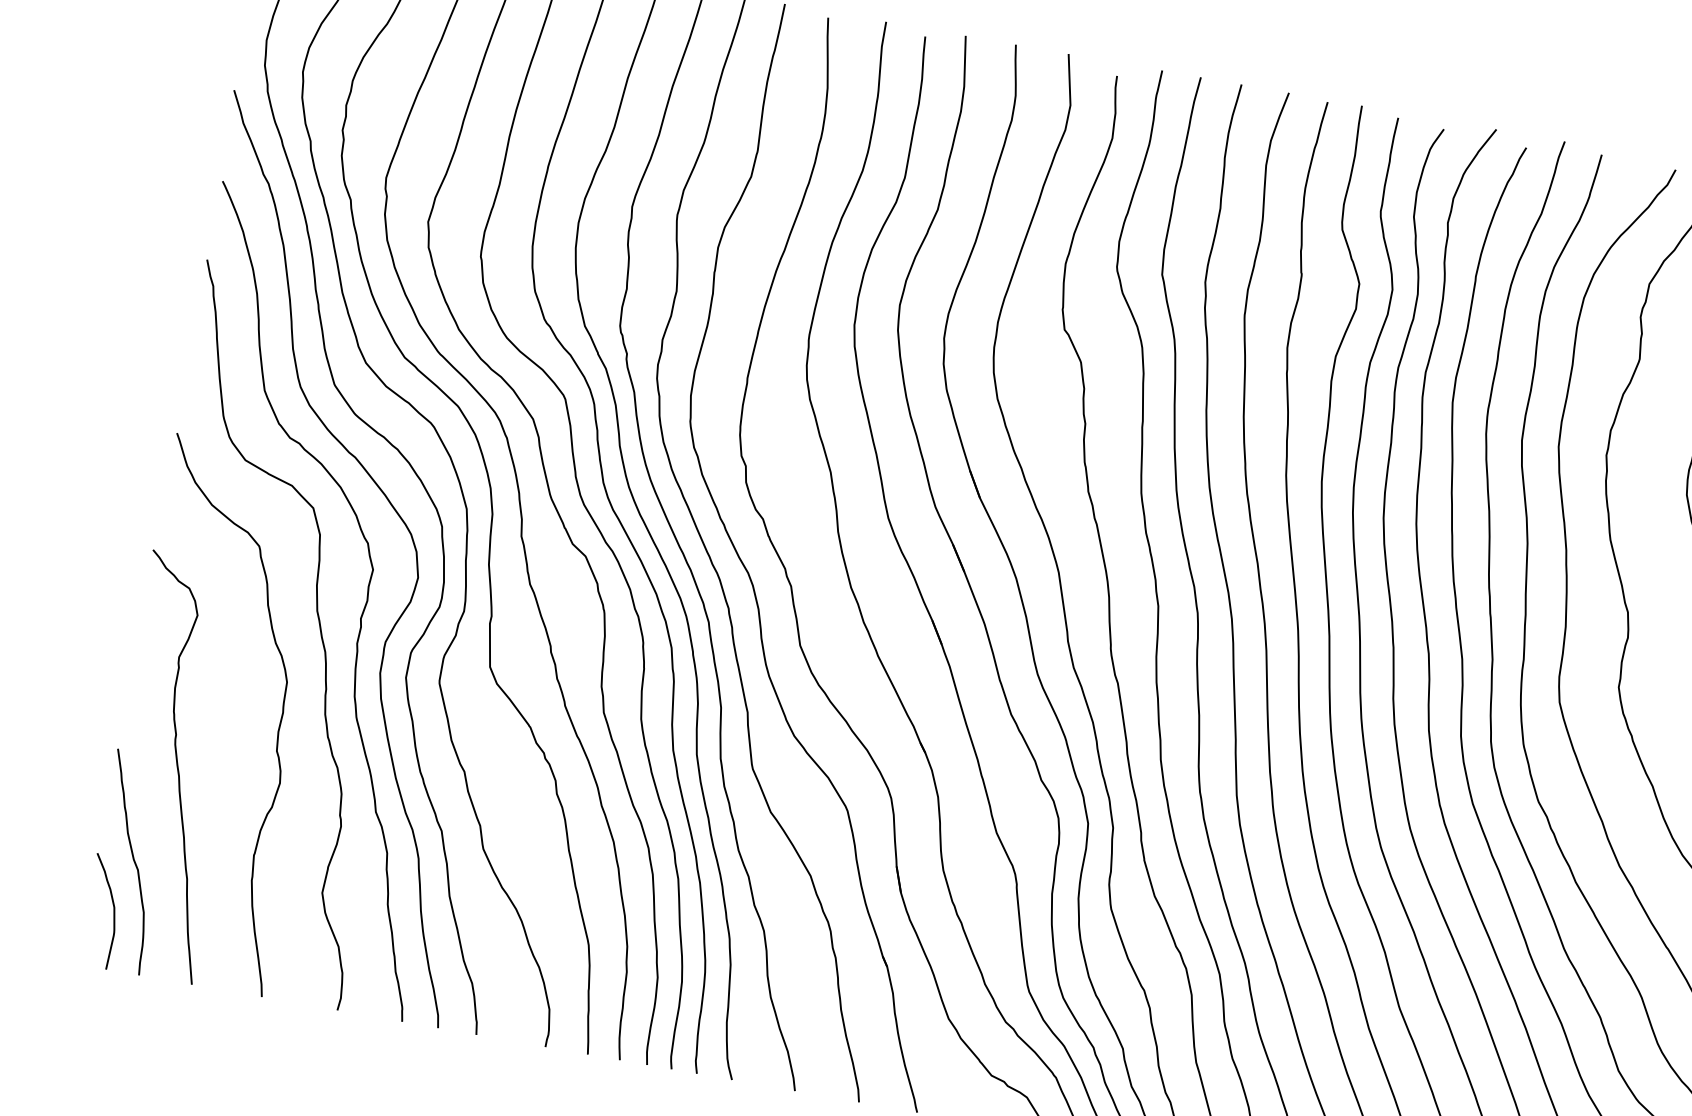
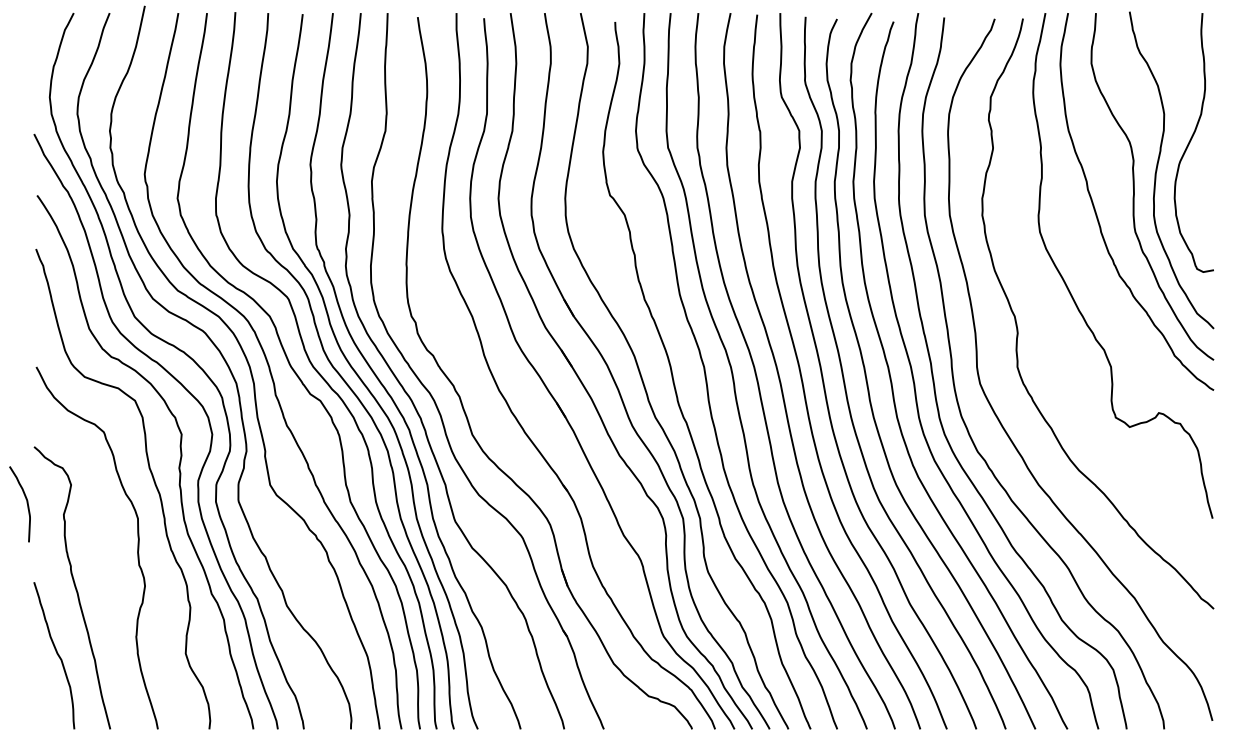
curve: (112, 911) -> (26, 503), moved

